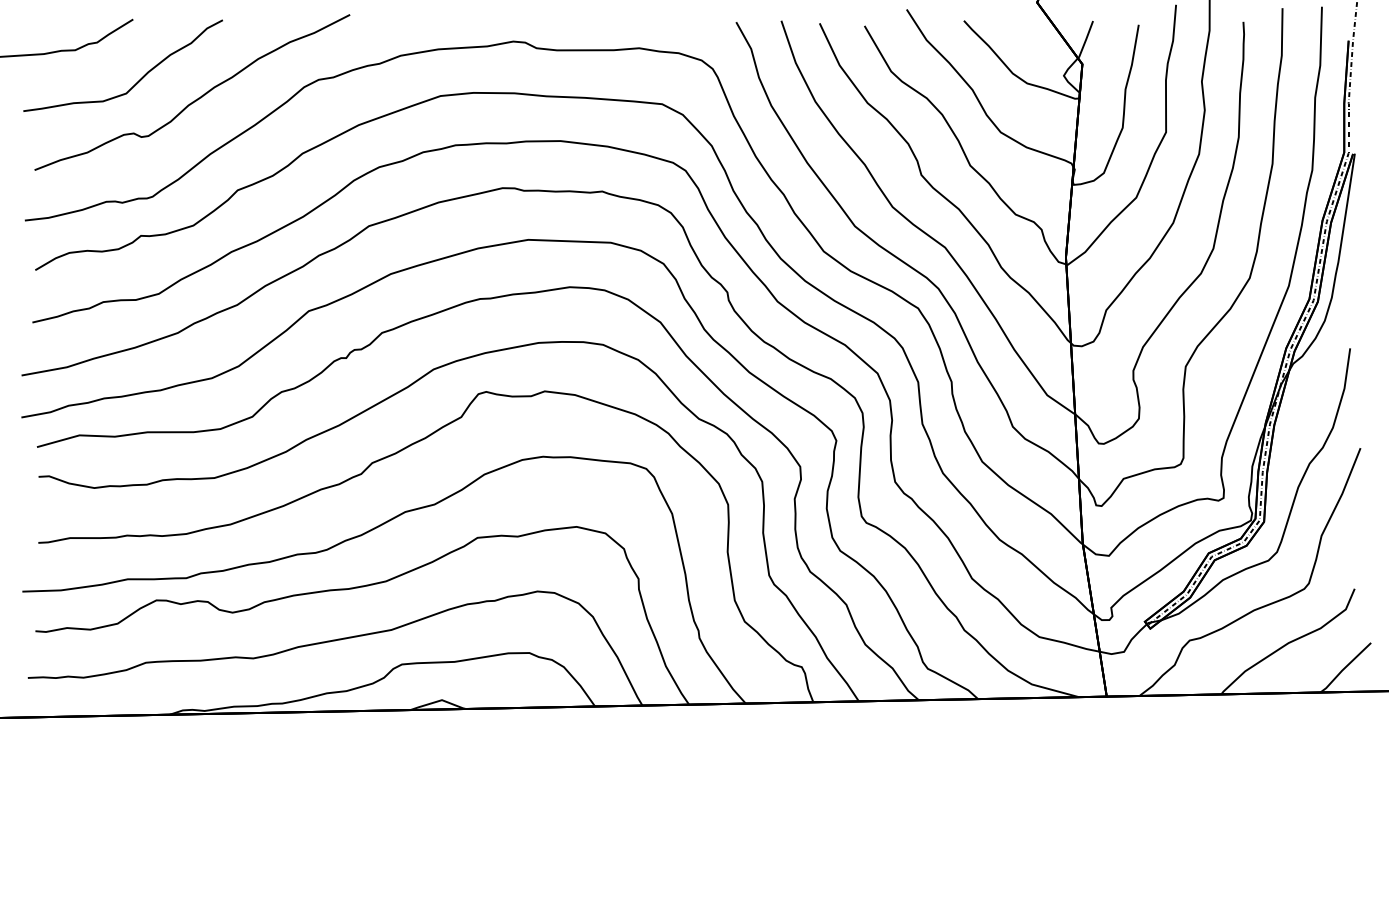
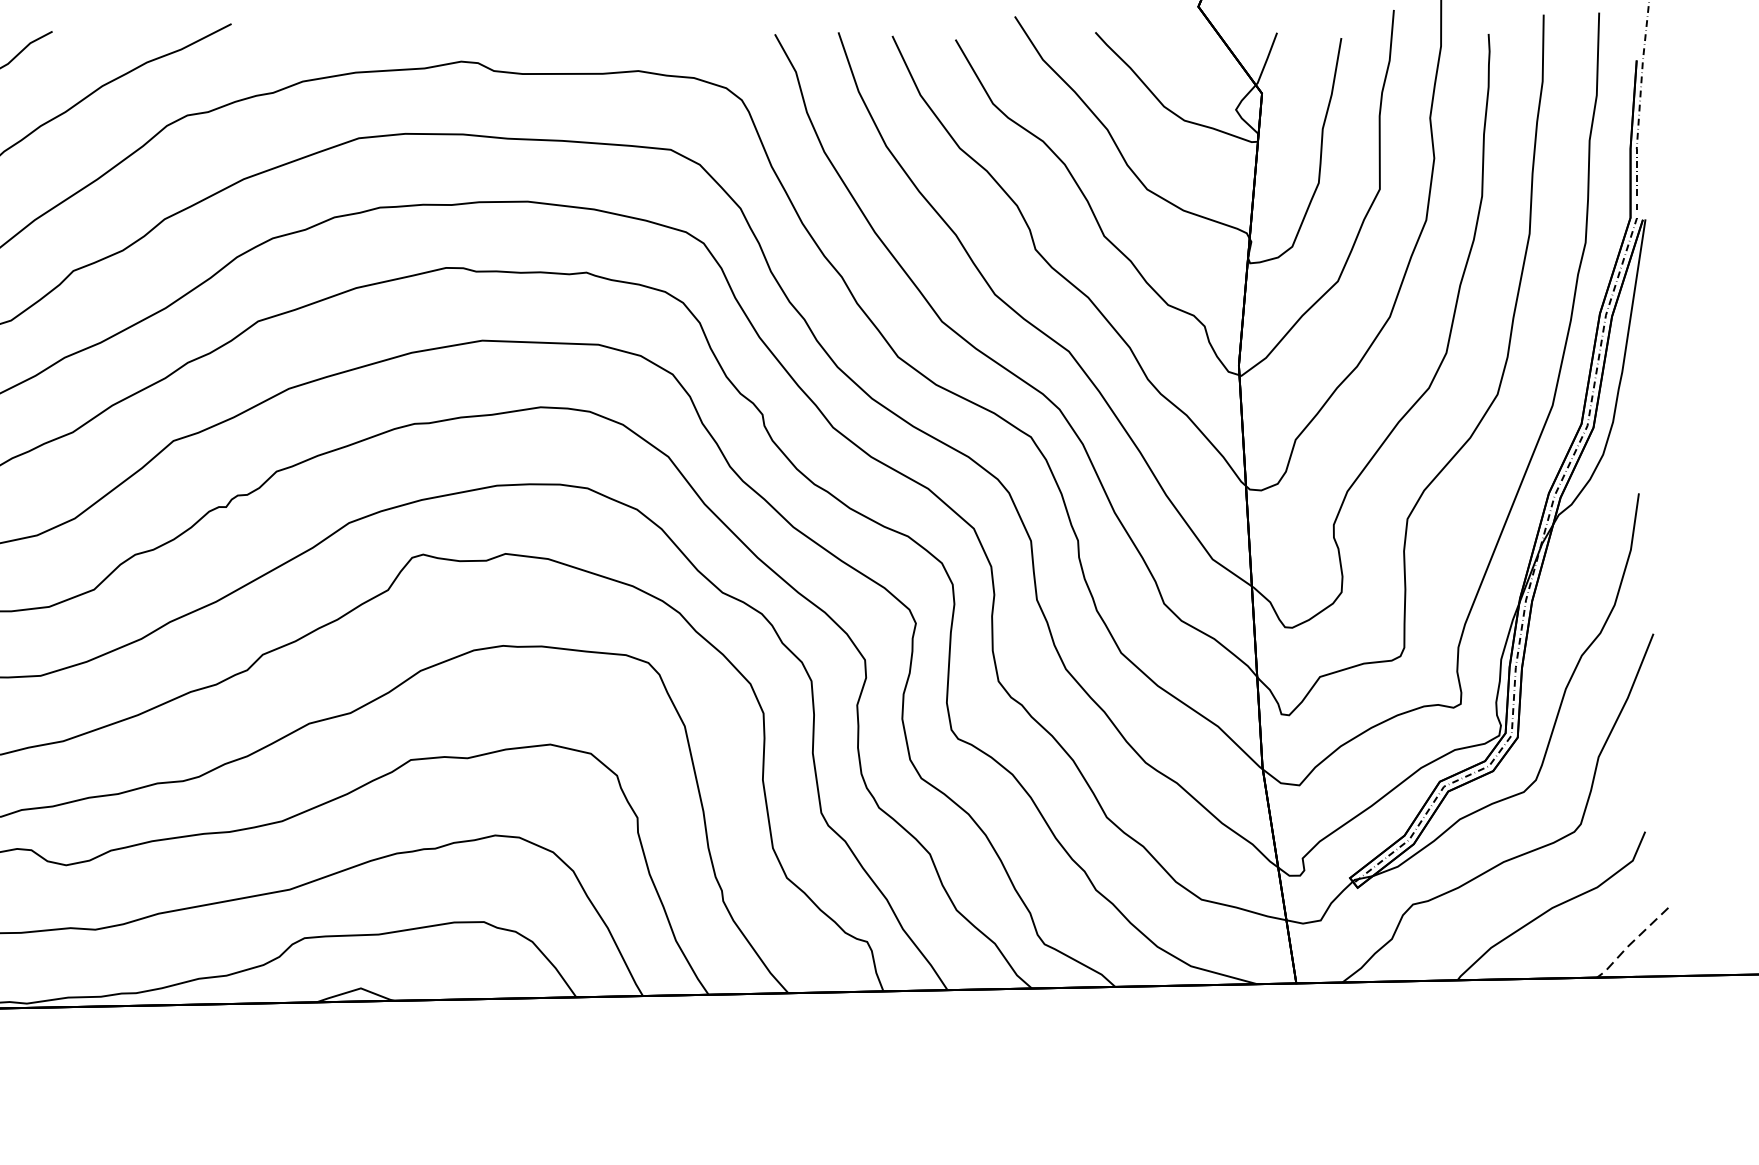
line: (1344, 668) -> (1630, 943), solid -> dashed

